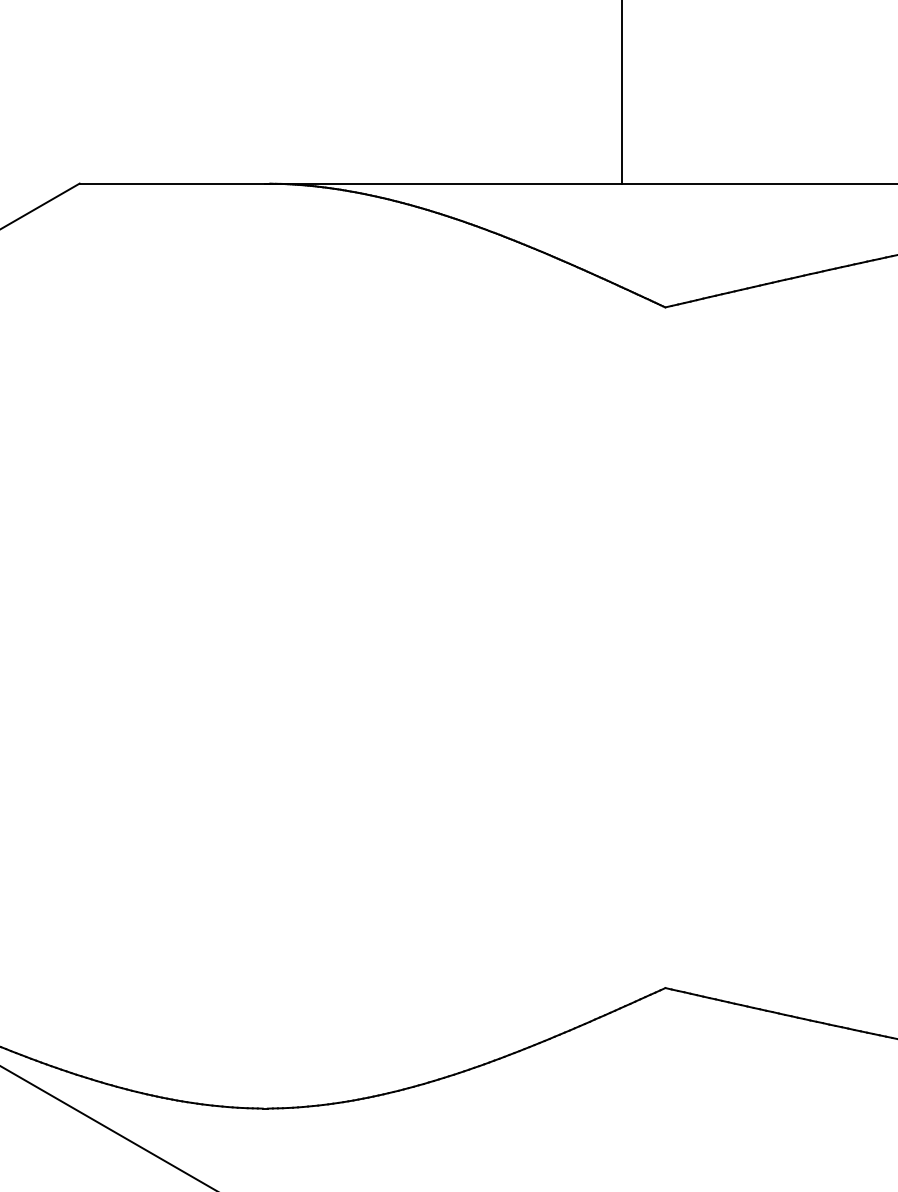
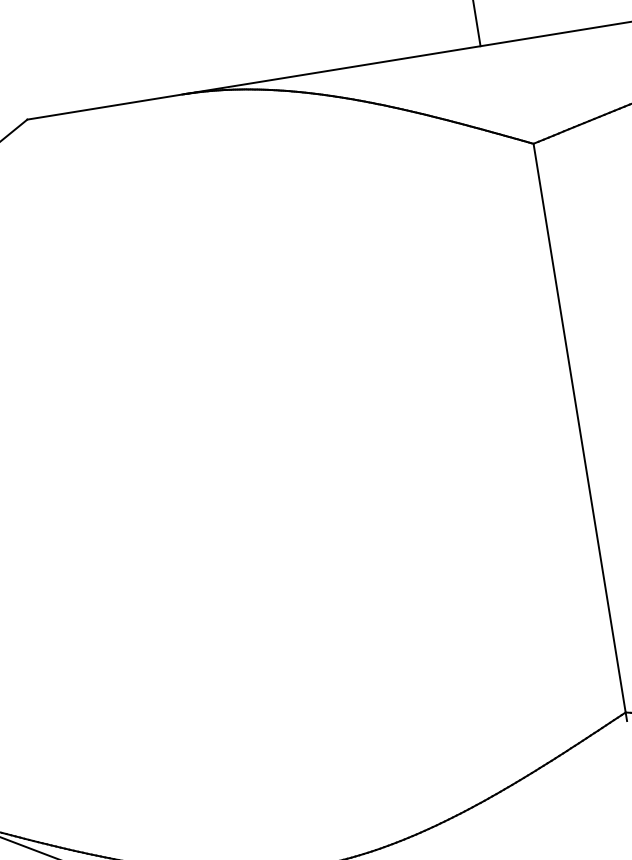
line: (665, 652) -> (580, 432), added

